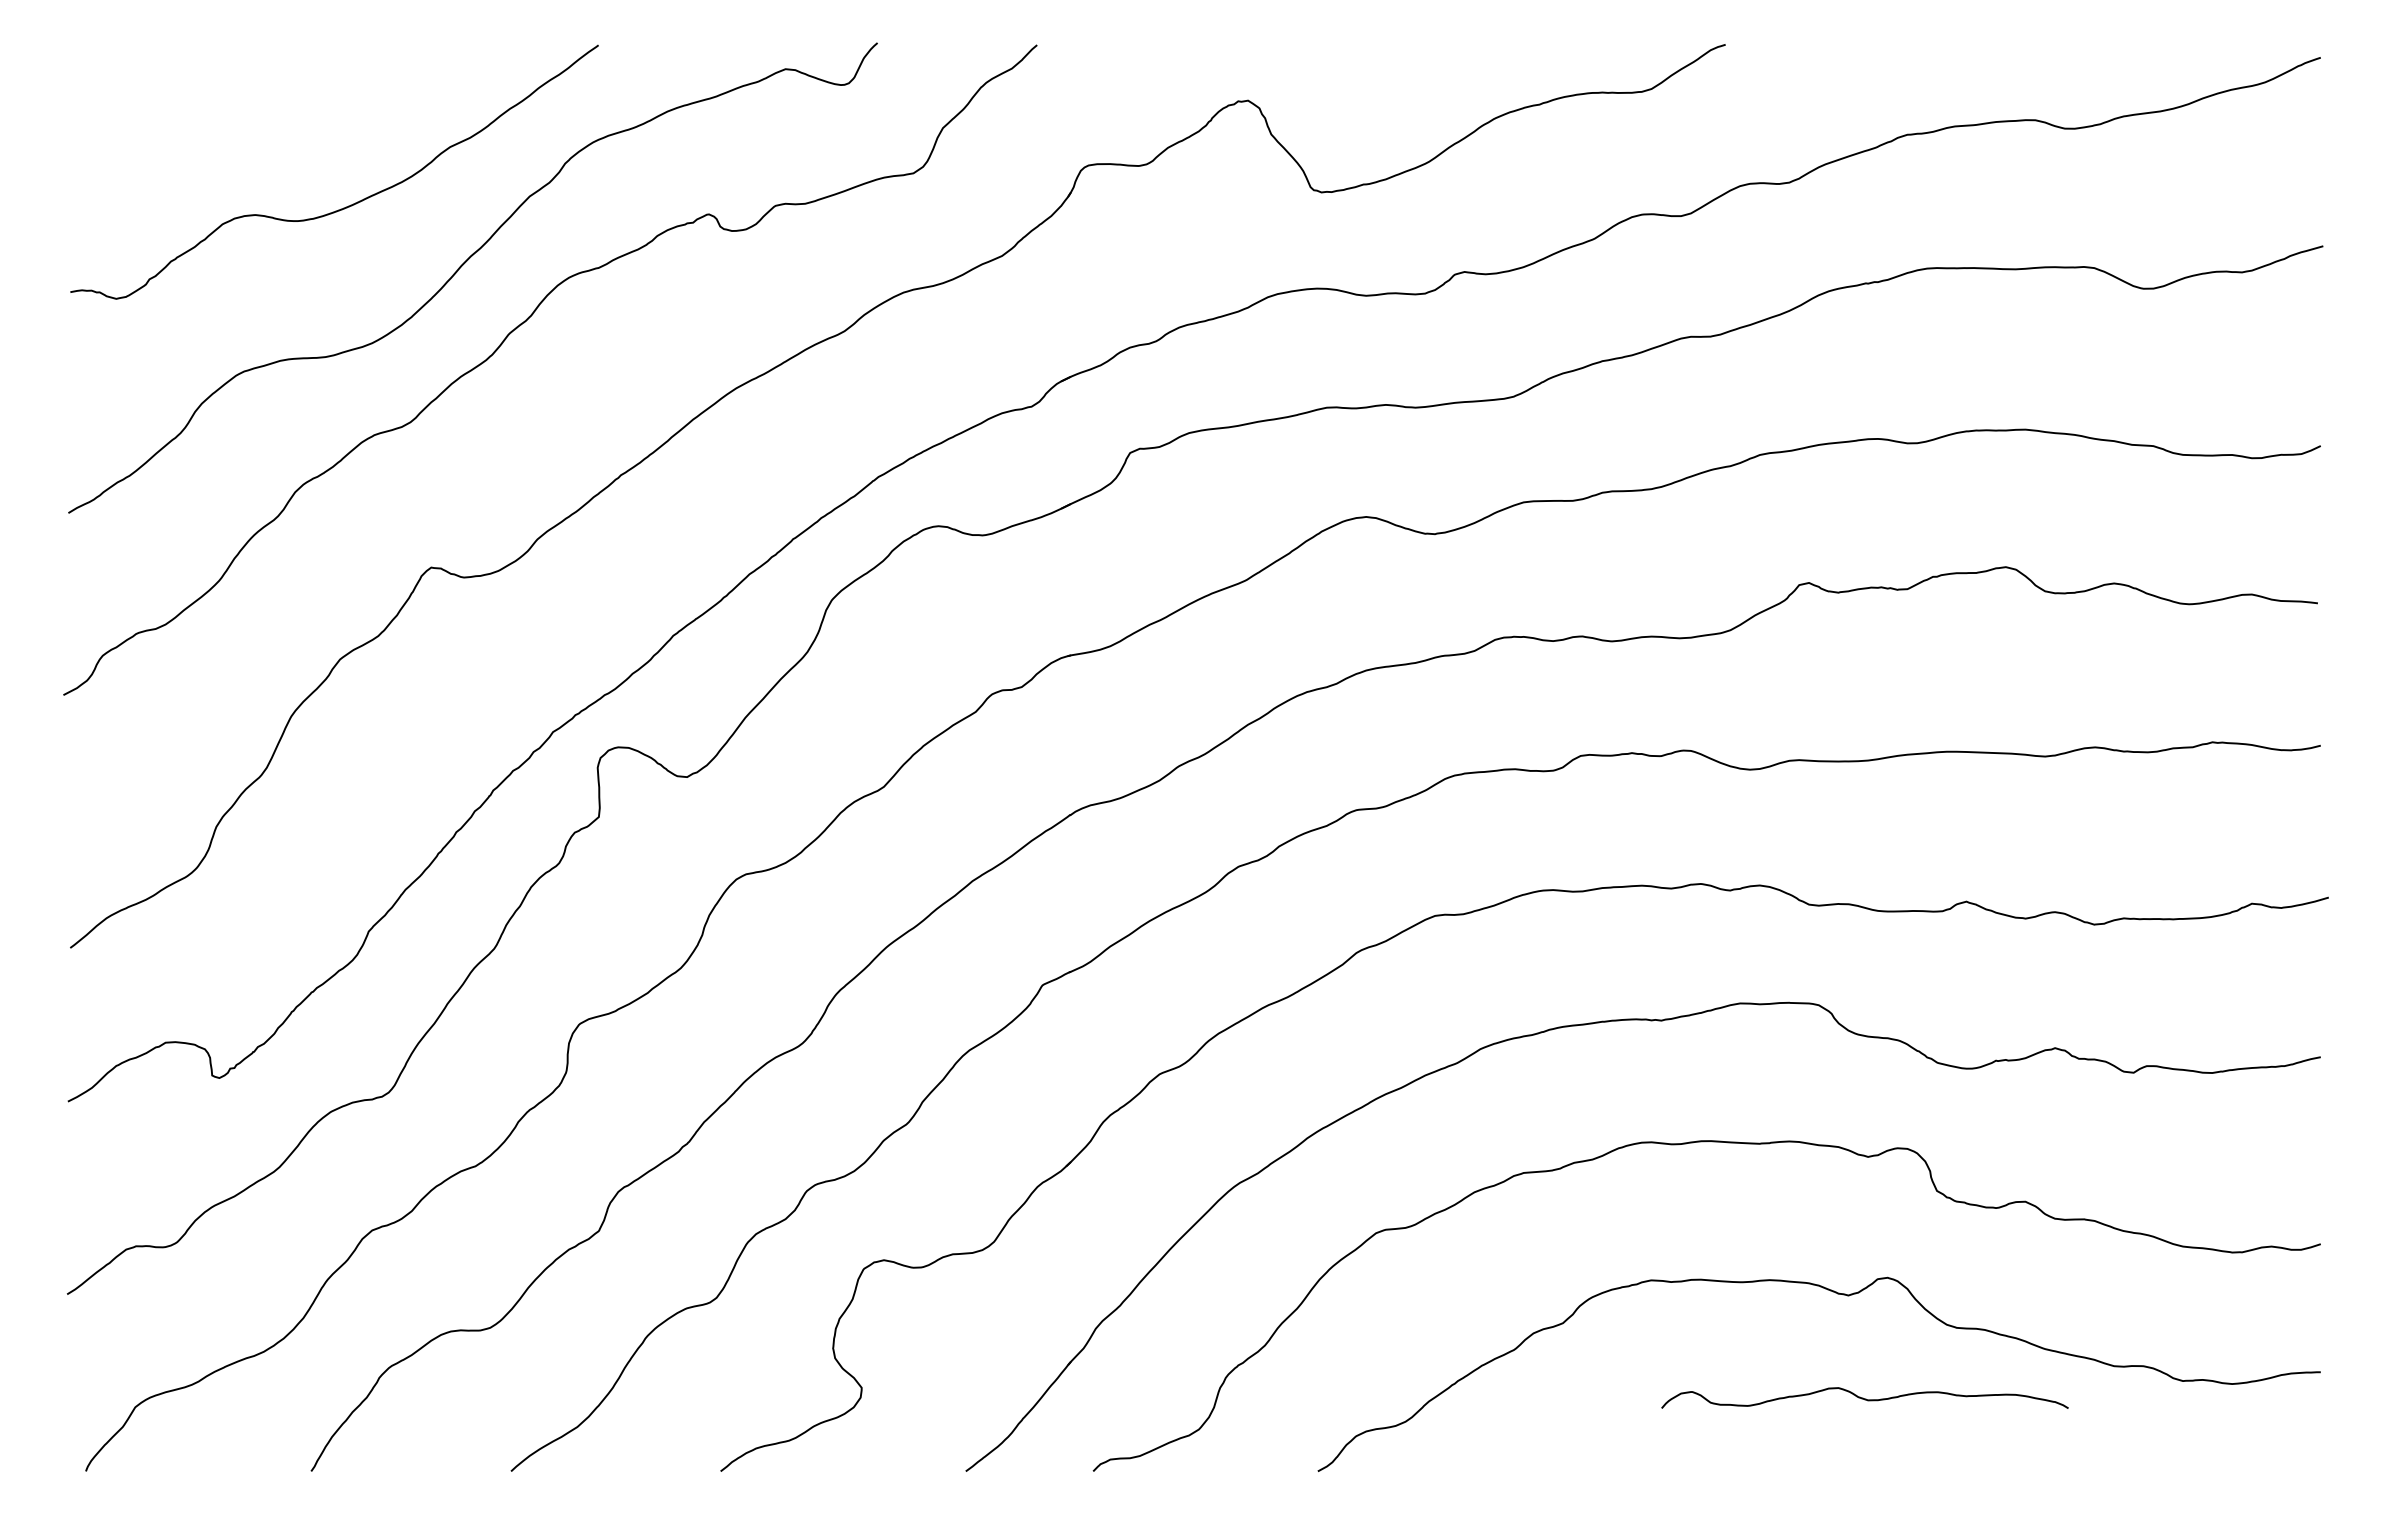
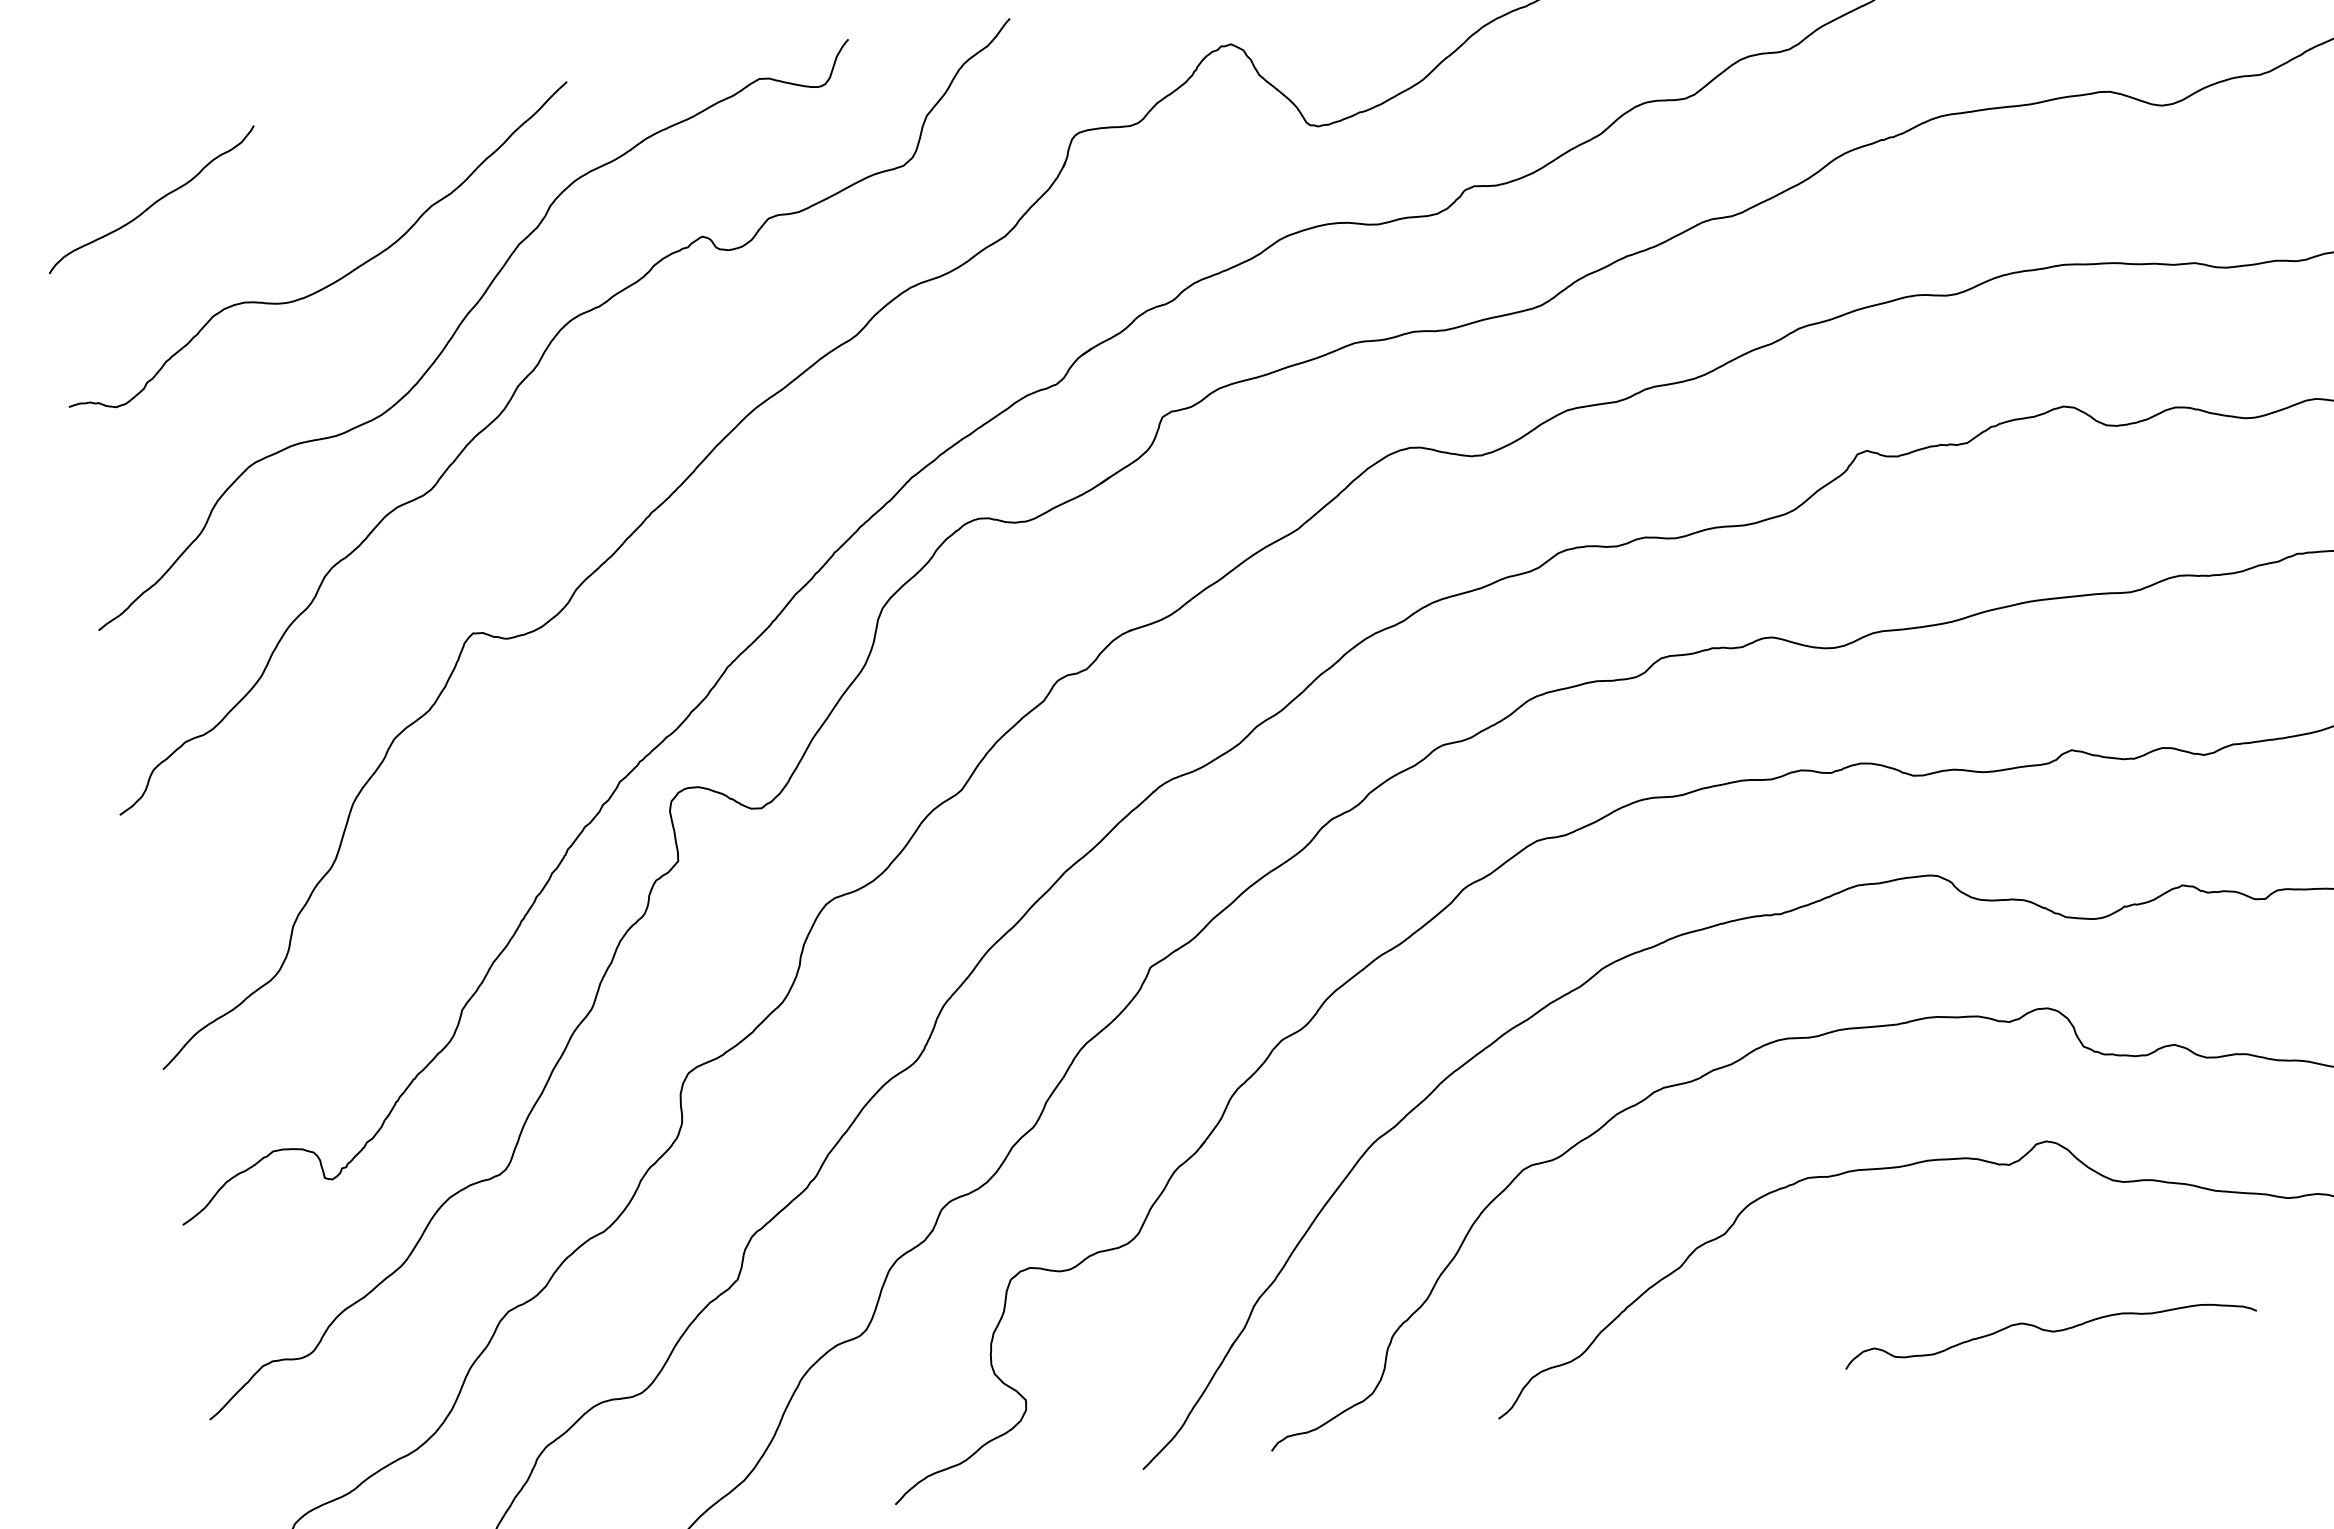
curve: (180, 105) -> (153, 202), added
curve: (1863, 1397) -> (2048, 1329), moved

